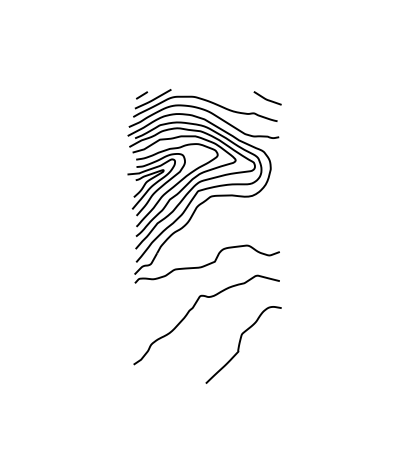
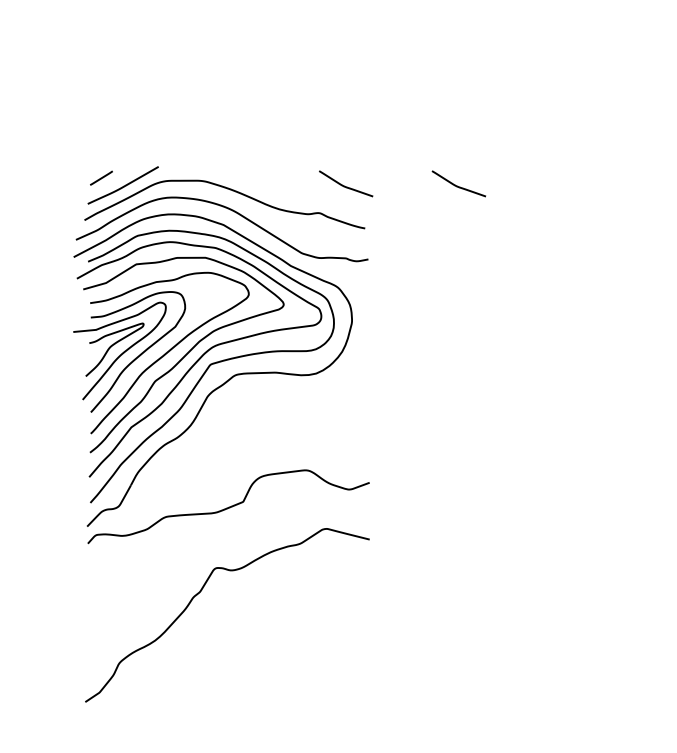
curve: (324, 98) -> (456, 184), added
curve: (240, 344) -> (293, 662), removed

